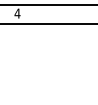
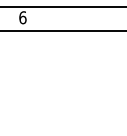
text: (17, 13) -> (22, 17), 4 -> 6

